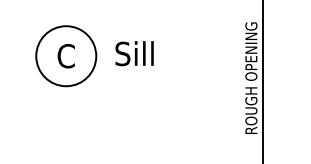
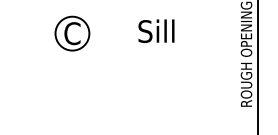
text: (134, 53) -> (156, 31), moved
circle: (66, 56) -> (72, 33), size x0.6

